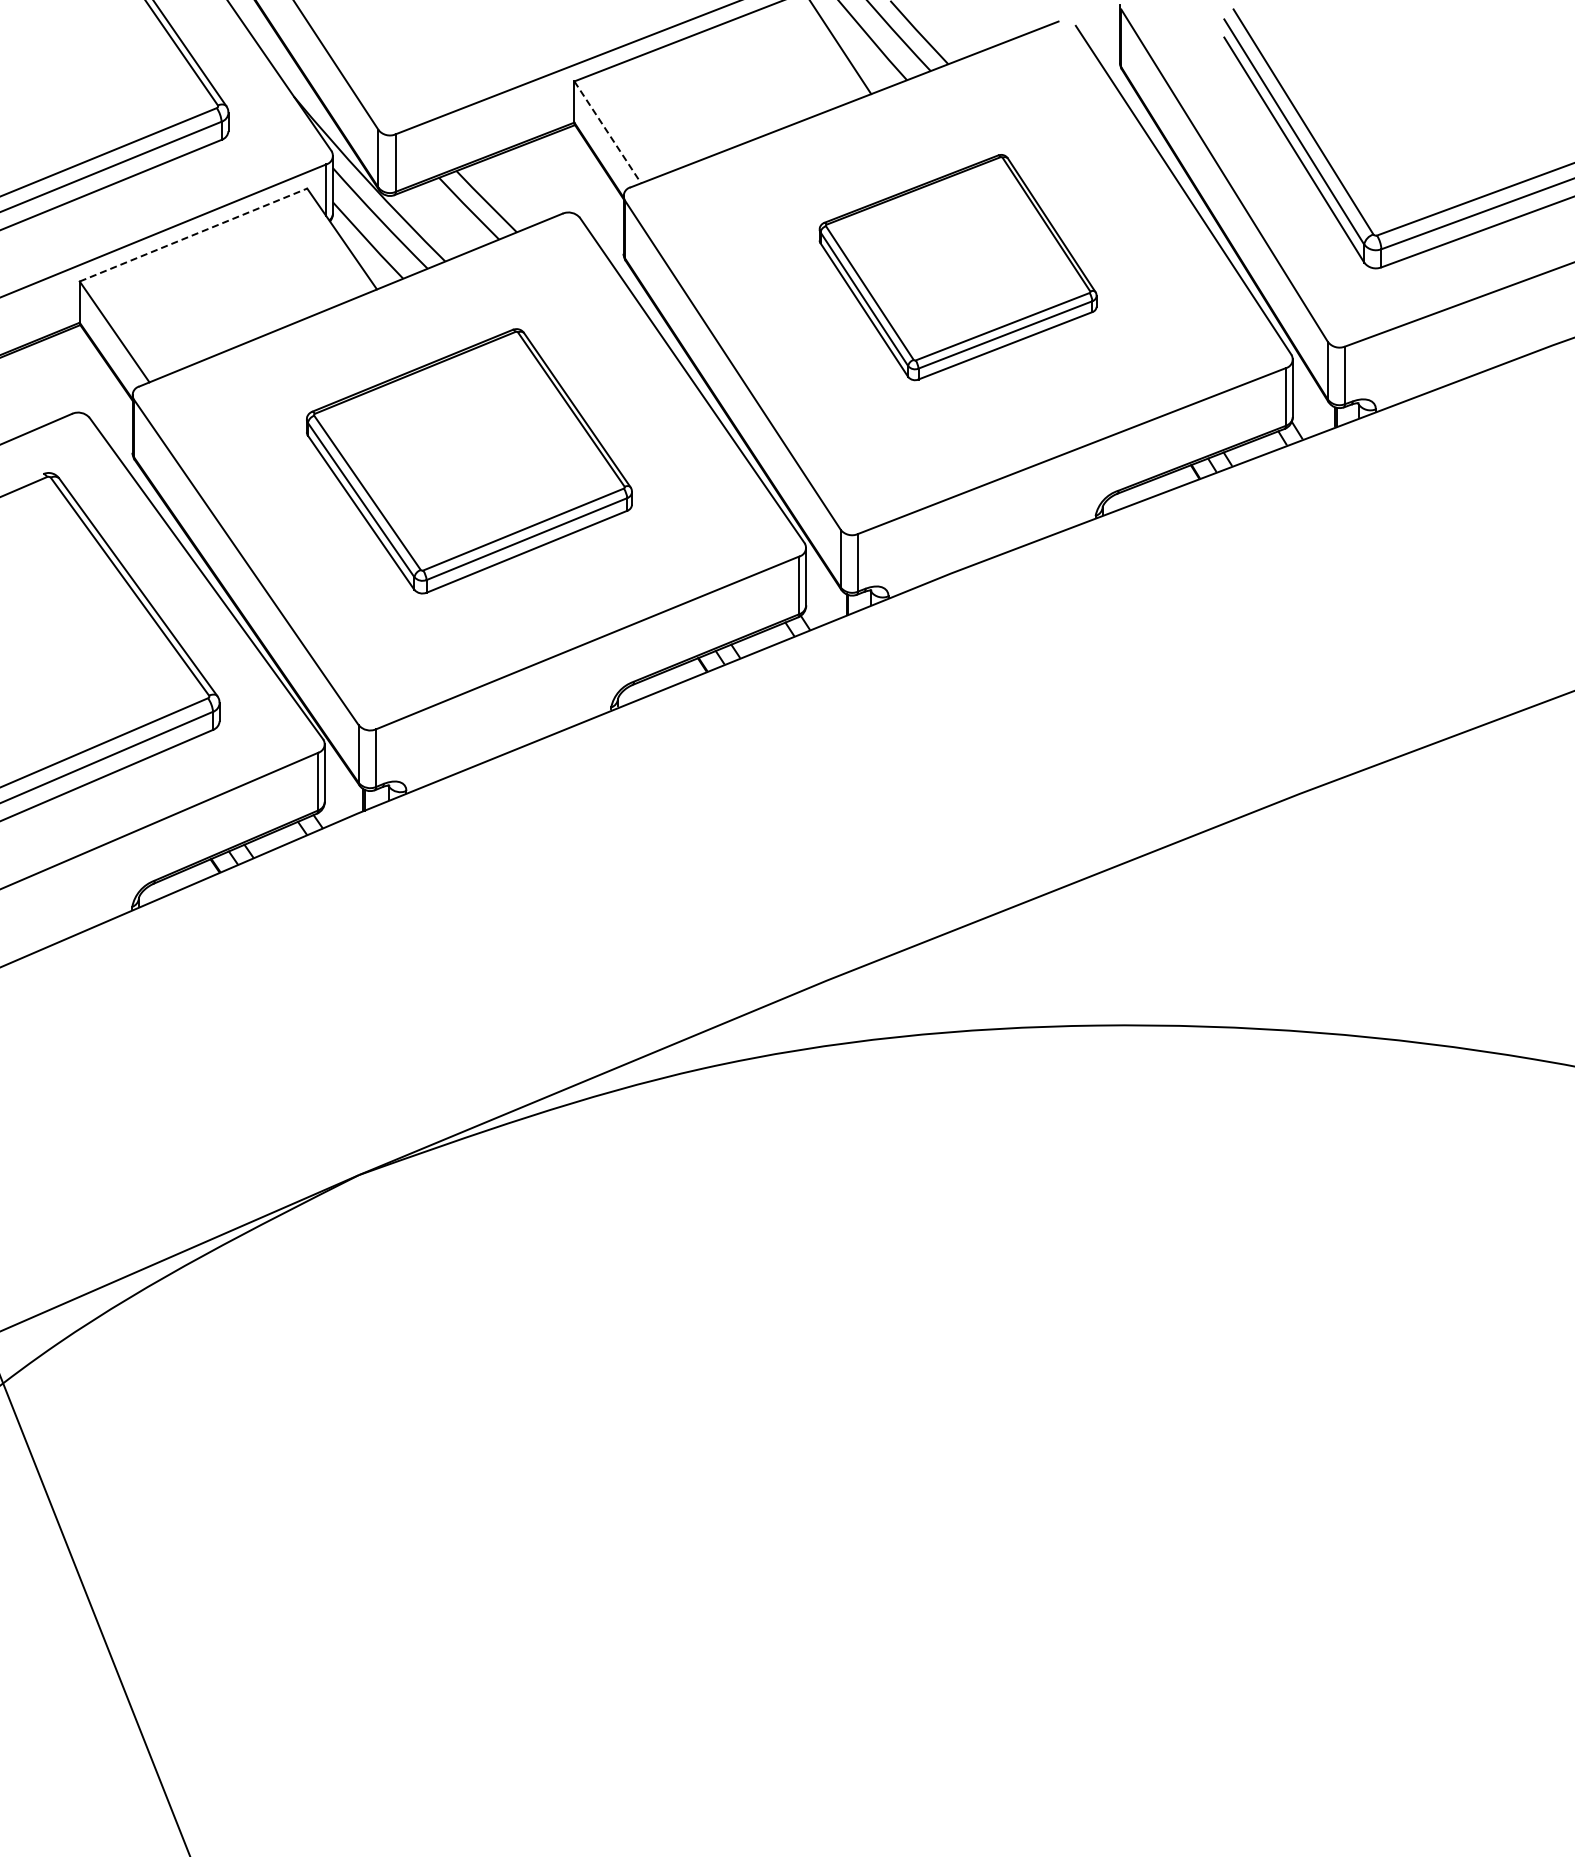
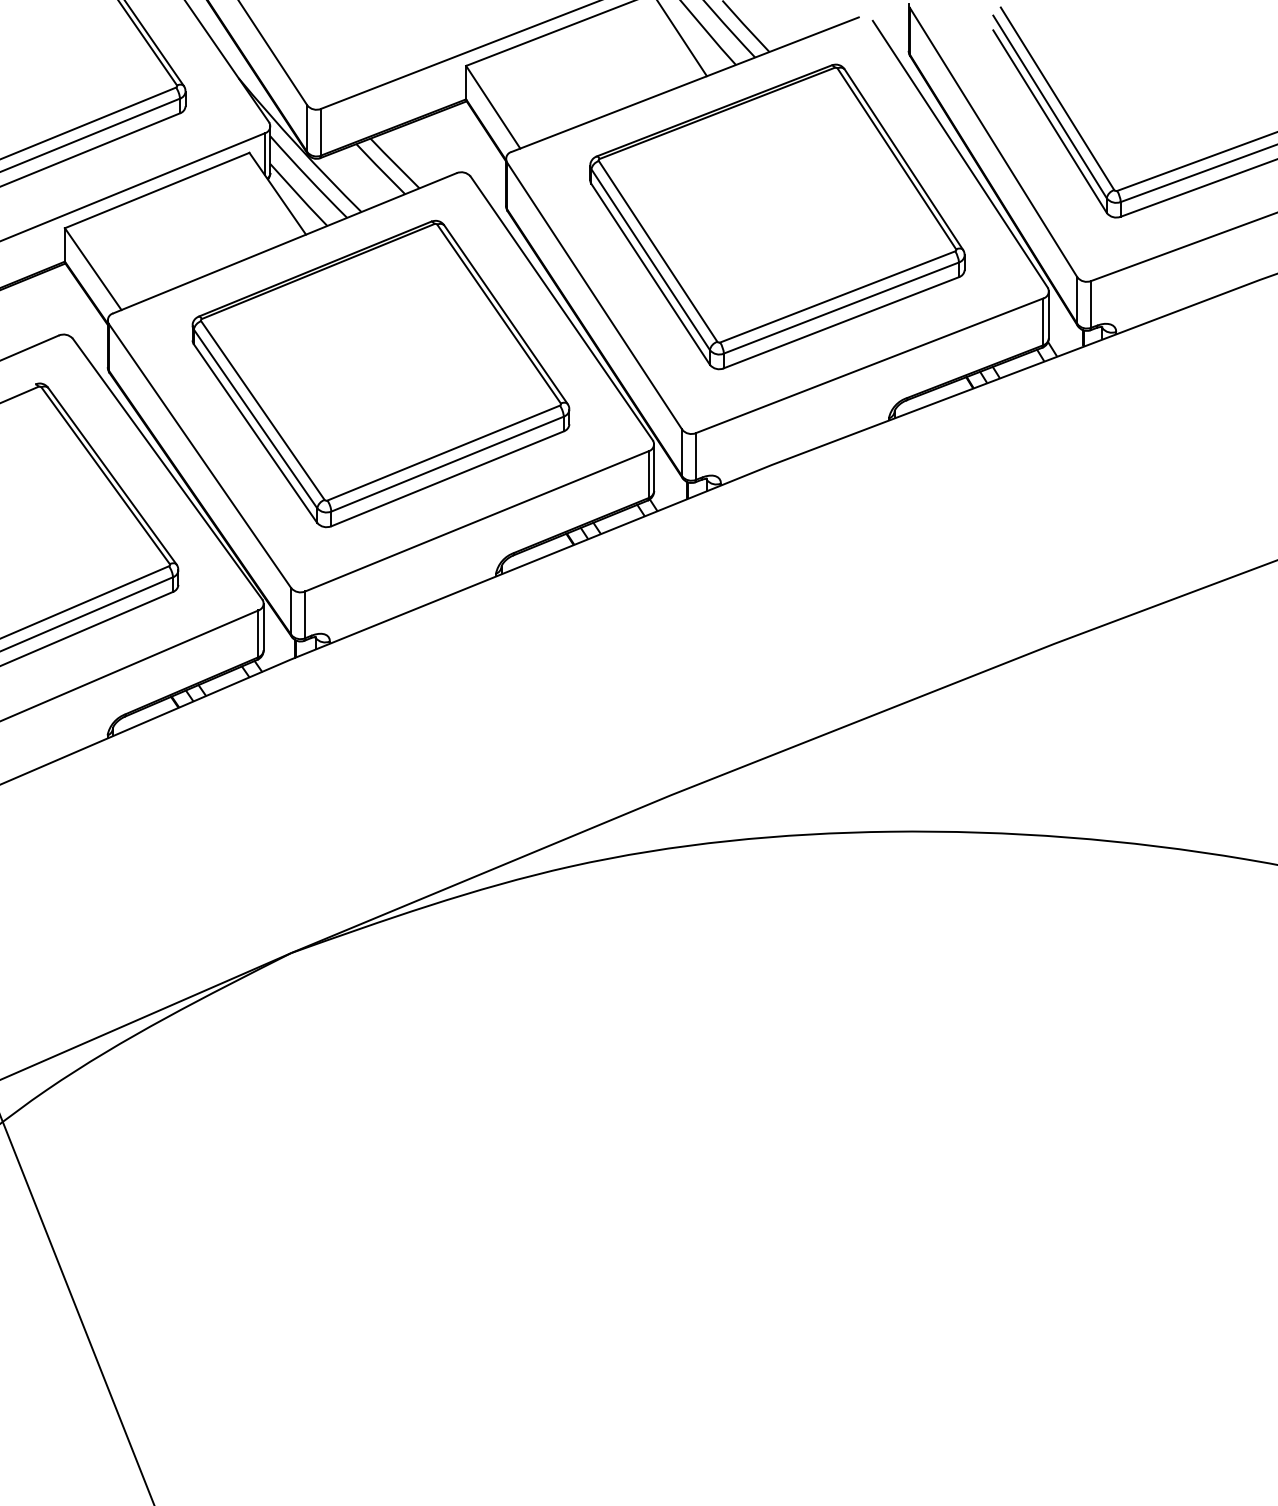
line: (607, 132) -> (493, 107), dashed -> solid
line: (193, 235) -> (157, 190), dashed -> solid
part: (957, 267) -> (776, 216), size x1.67
part: (469, 461) -> (381, 374), size x1.43

